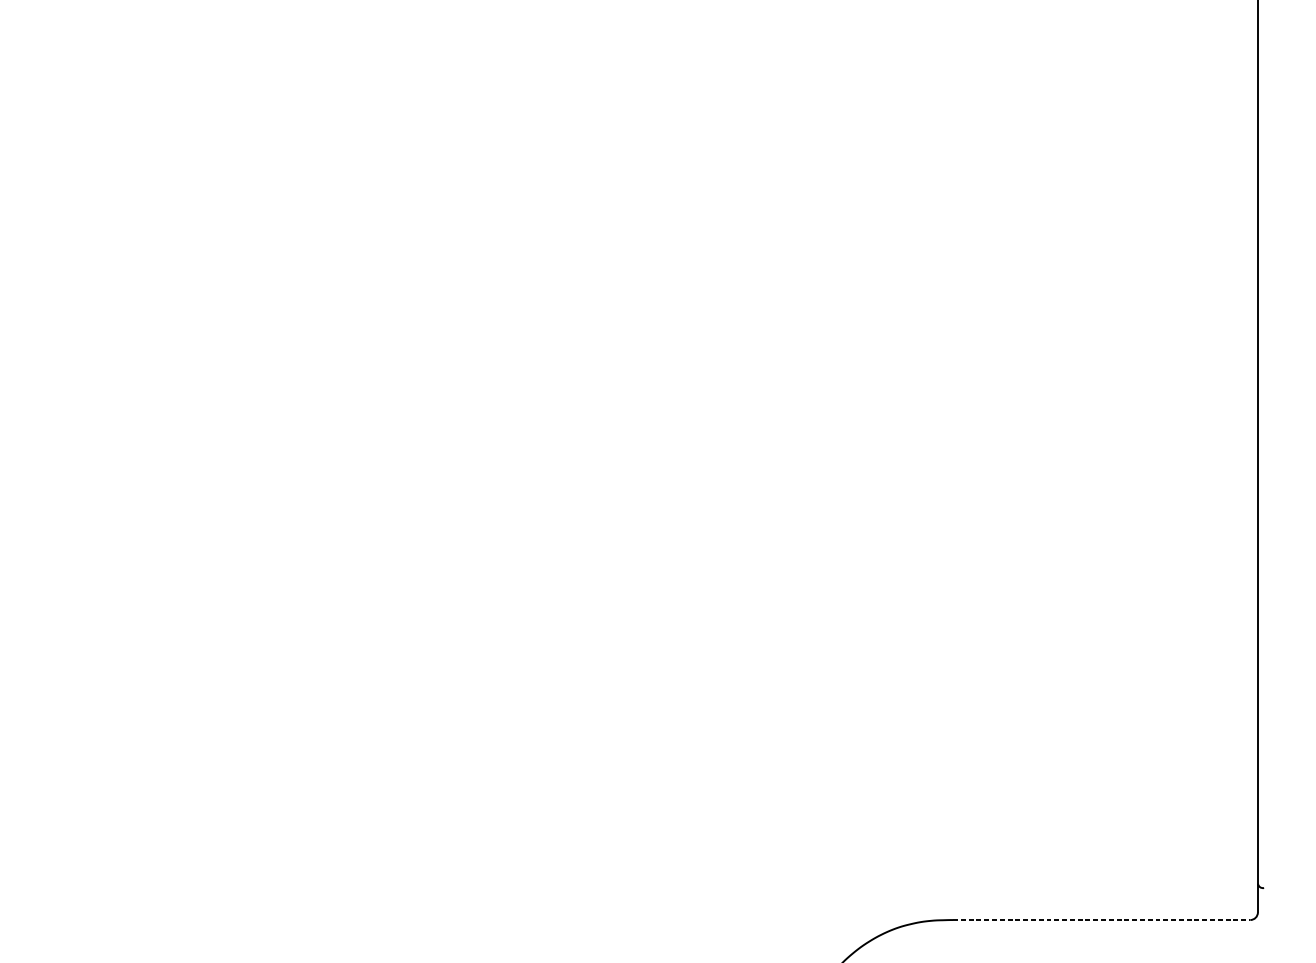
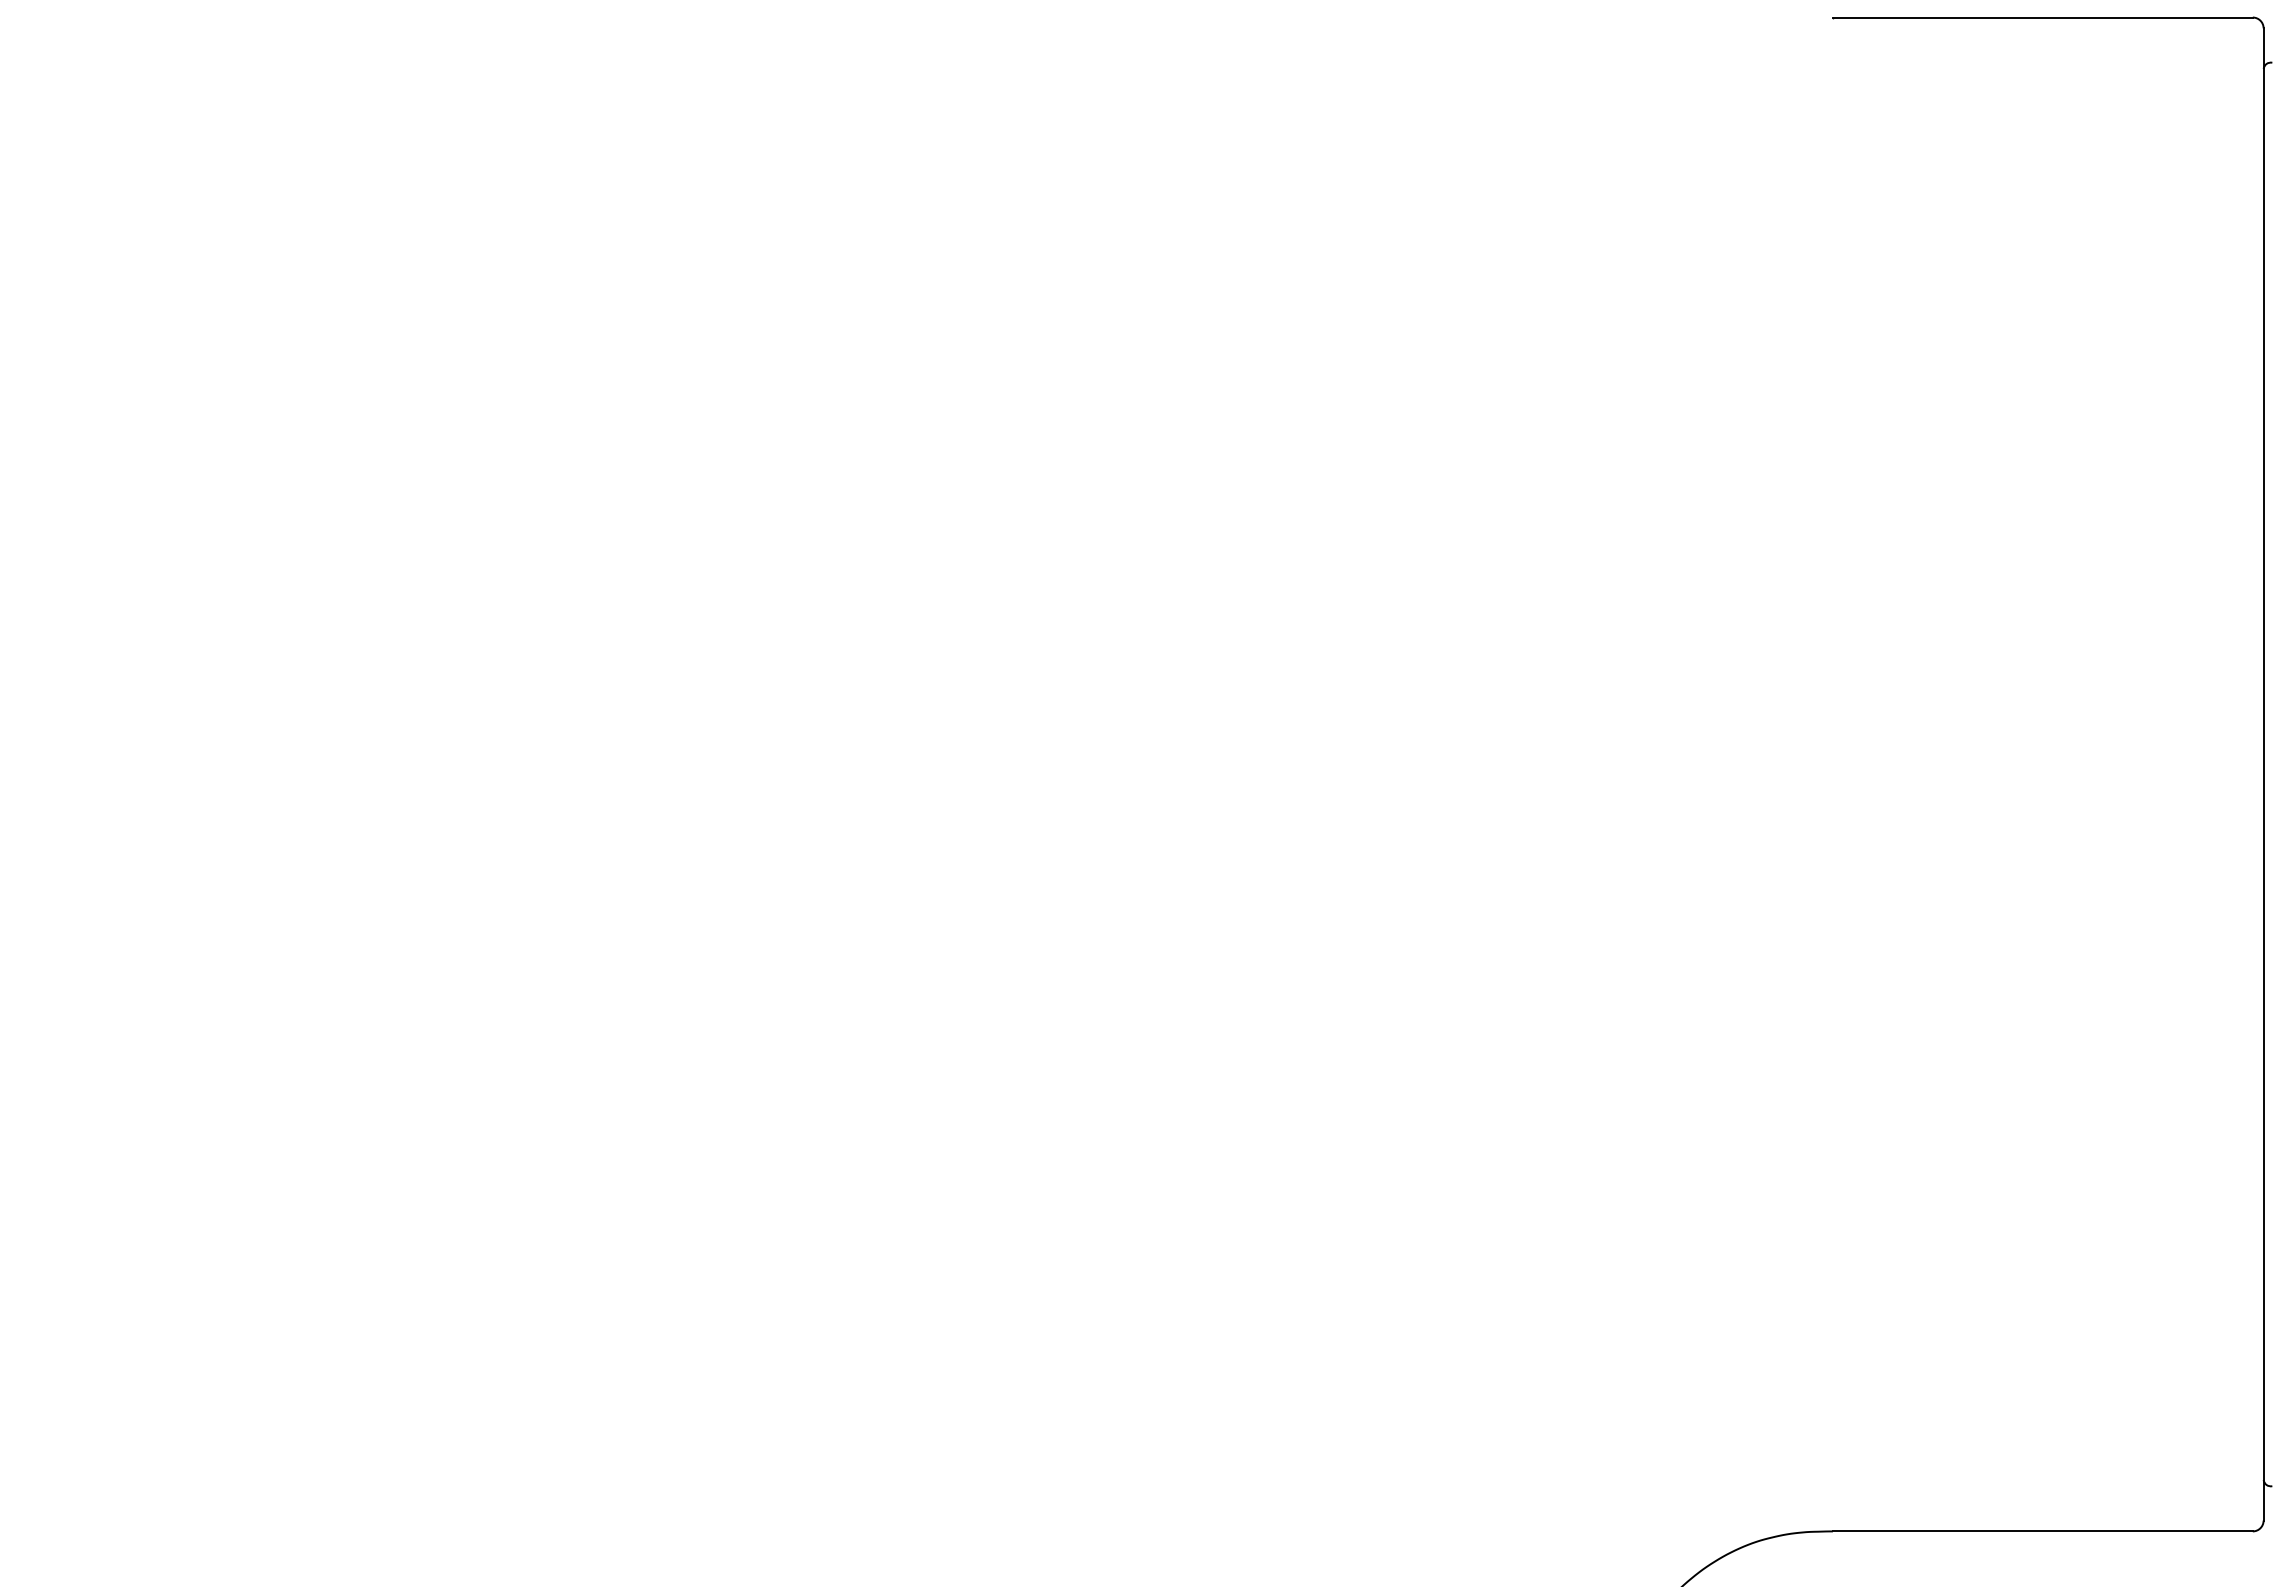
line: (1101, 920) -> (2042, 1531), dashed -> solid

